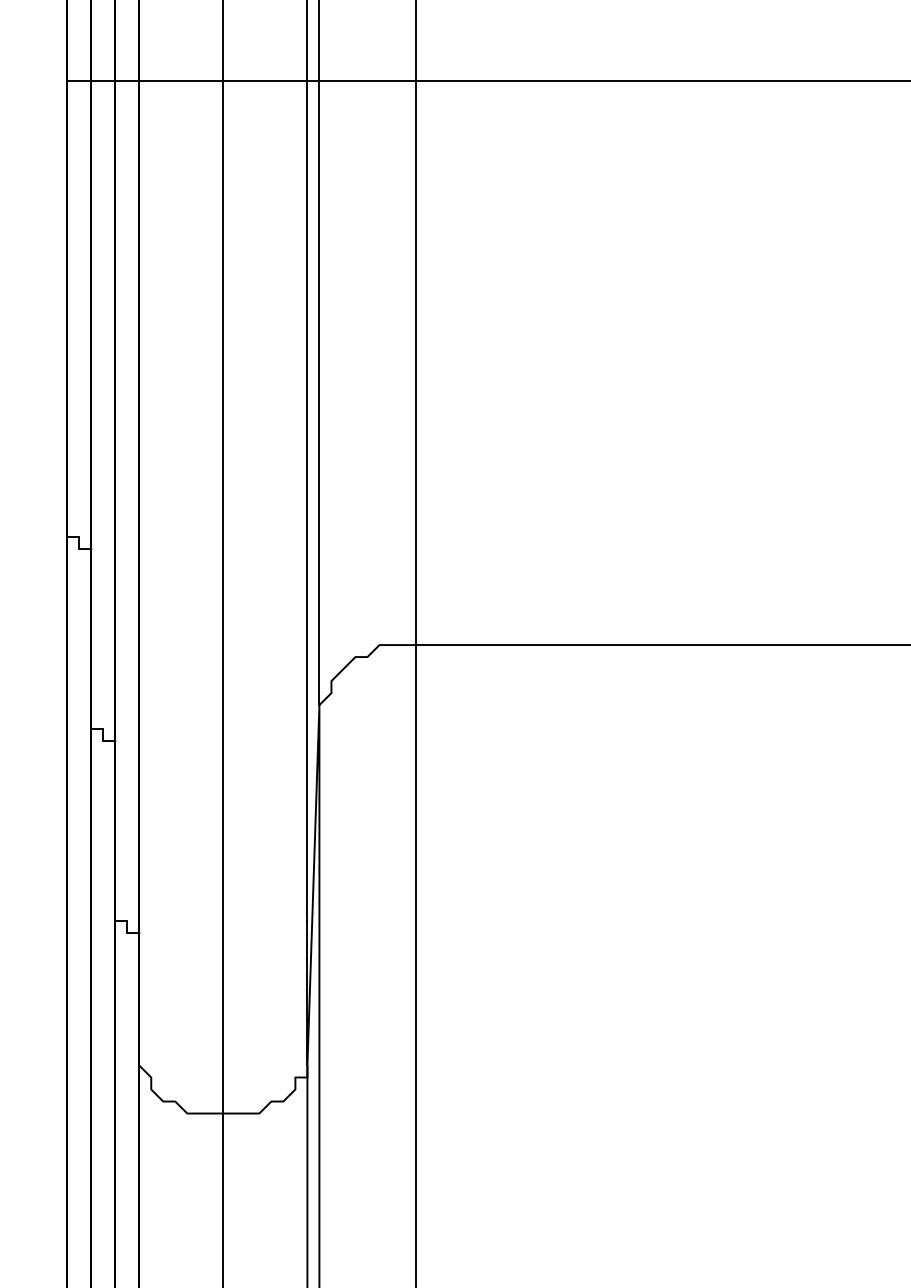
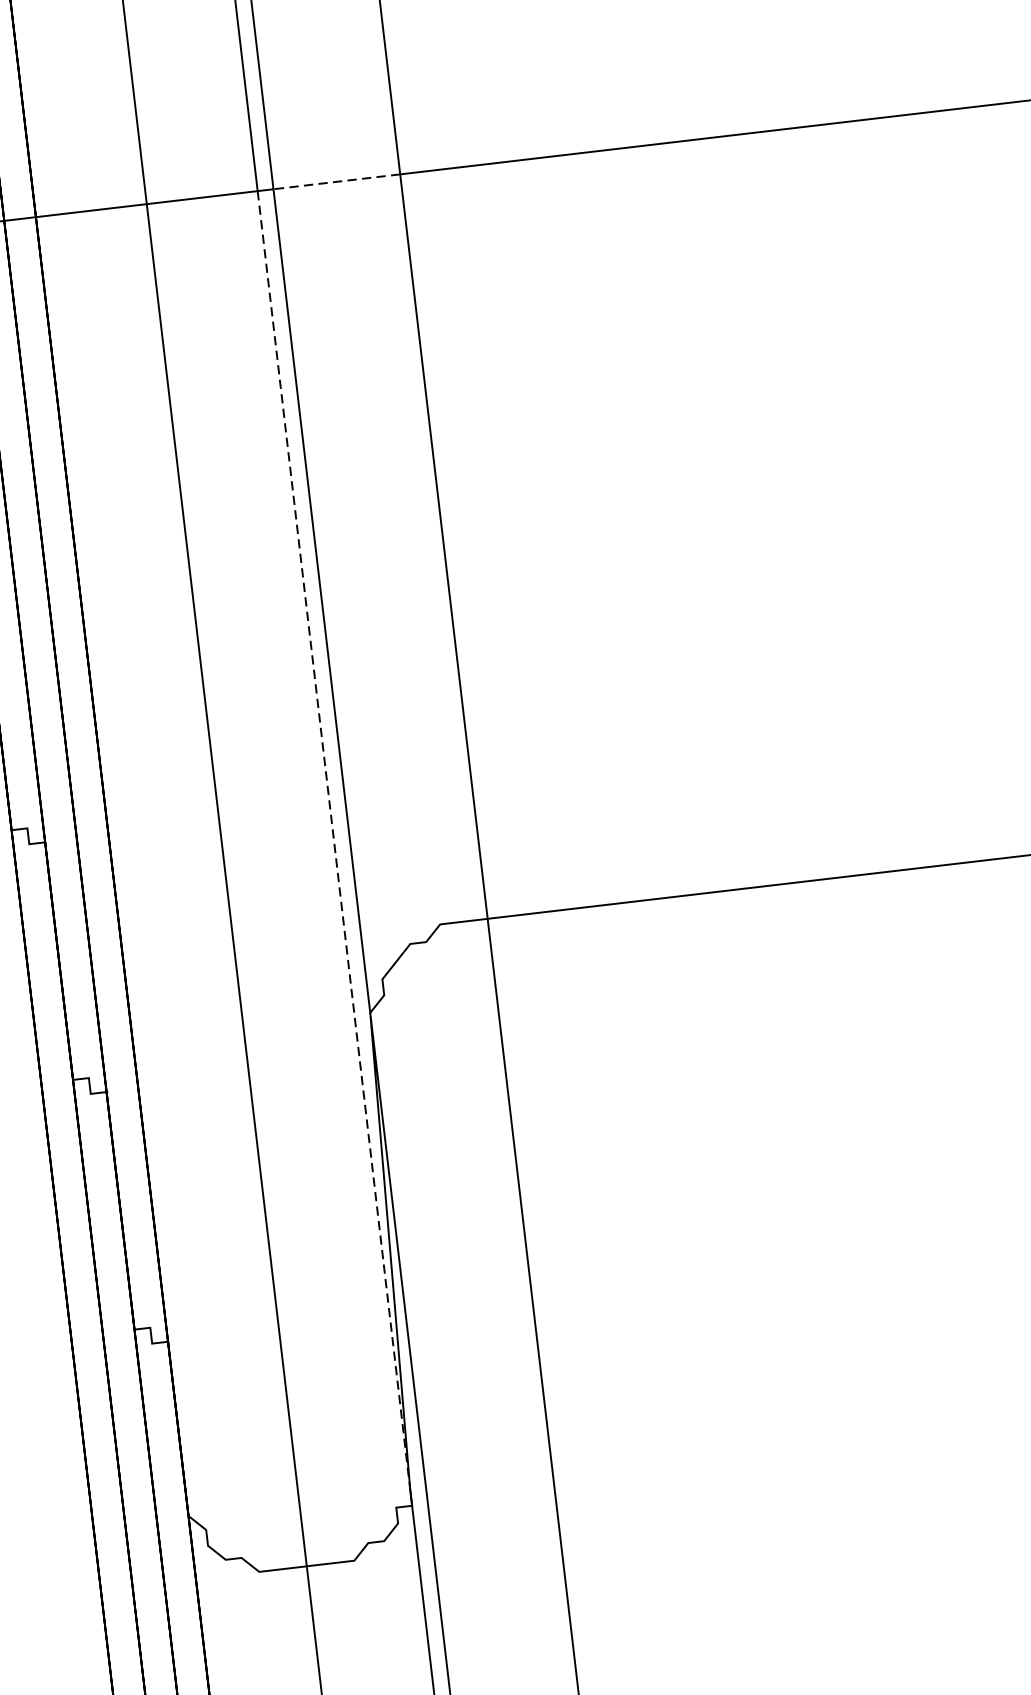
line: (366, 80) -> (335, 181), solid -> dashed
line: (307, 573) -> (334, 841), solid -> dashed

